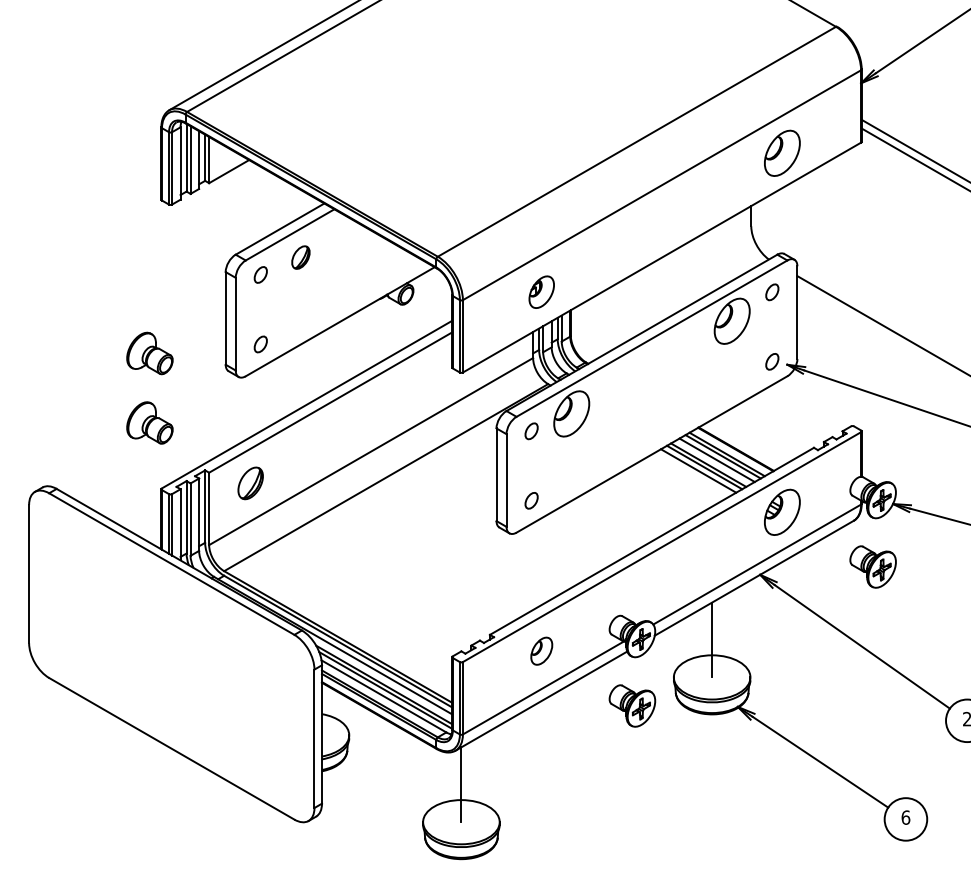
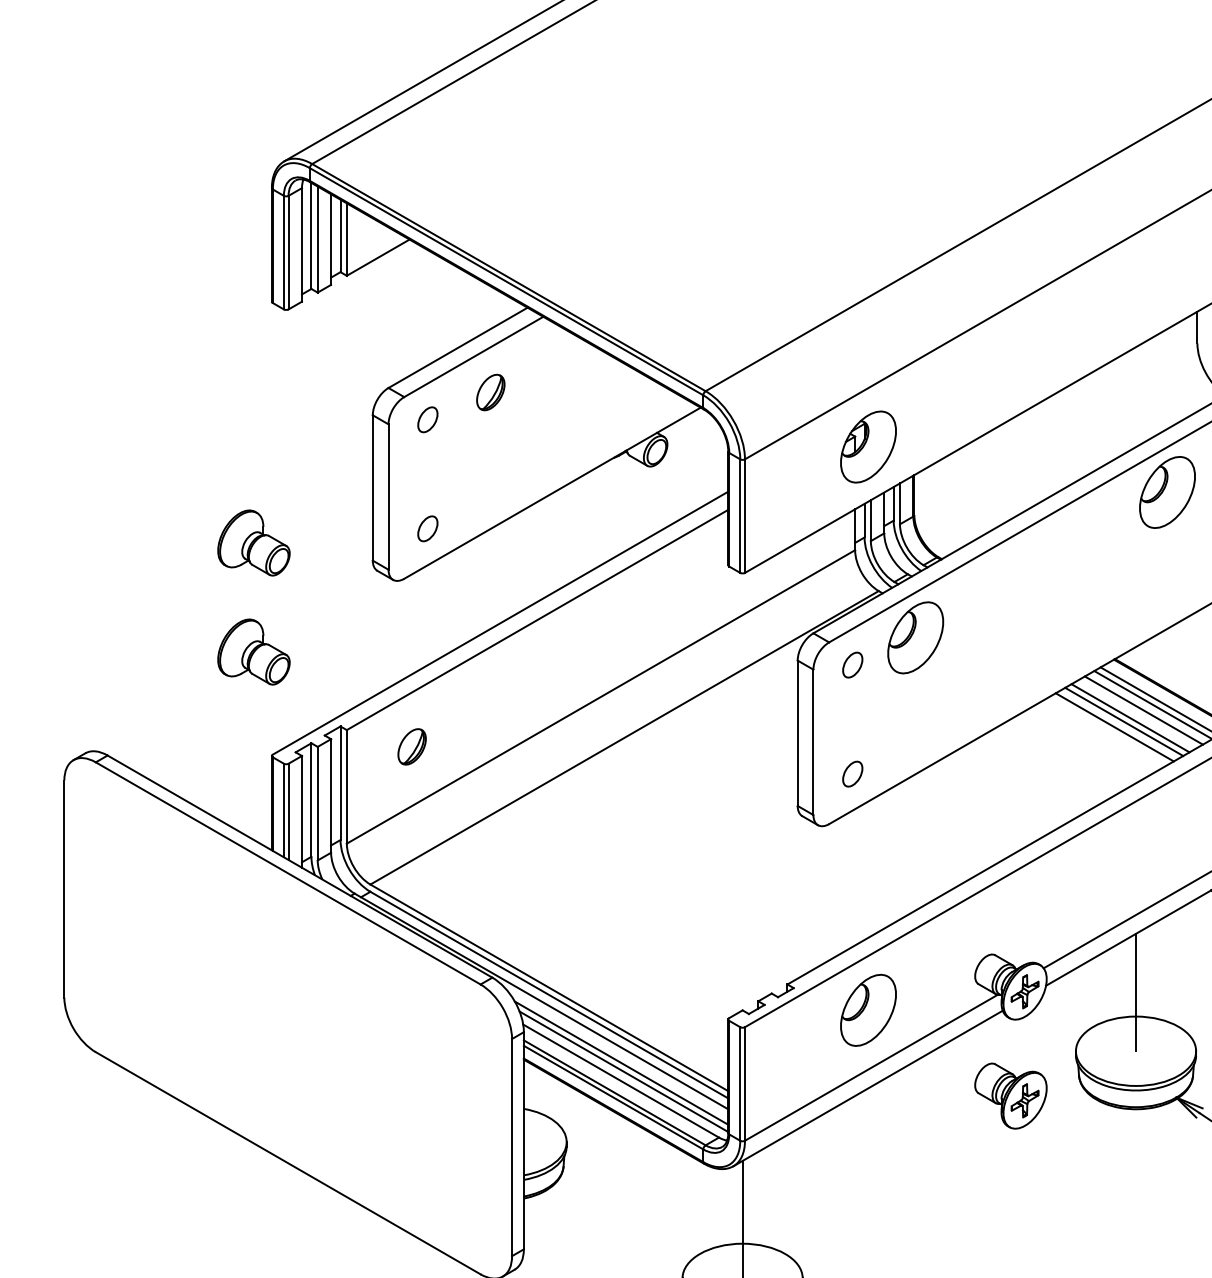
part: (541, 291) -> (868, 445), size x1.43
part: (250, 483) -> (411, 746), size x0.71
part: (541, 650) -> (868, 1009), size x1.67

